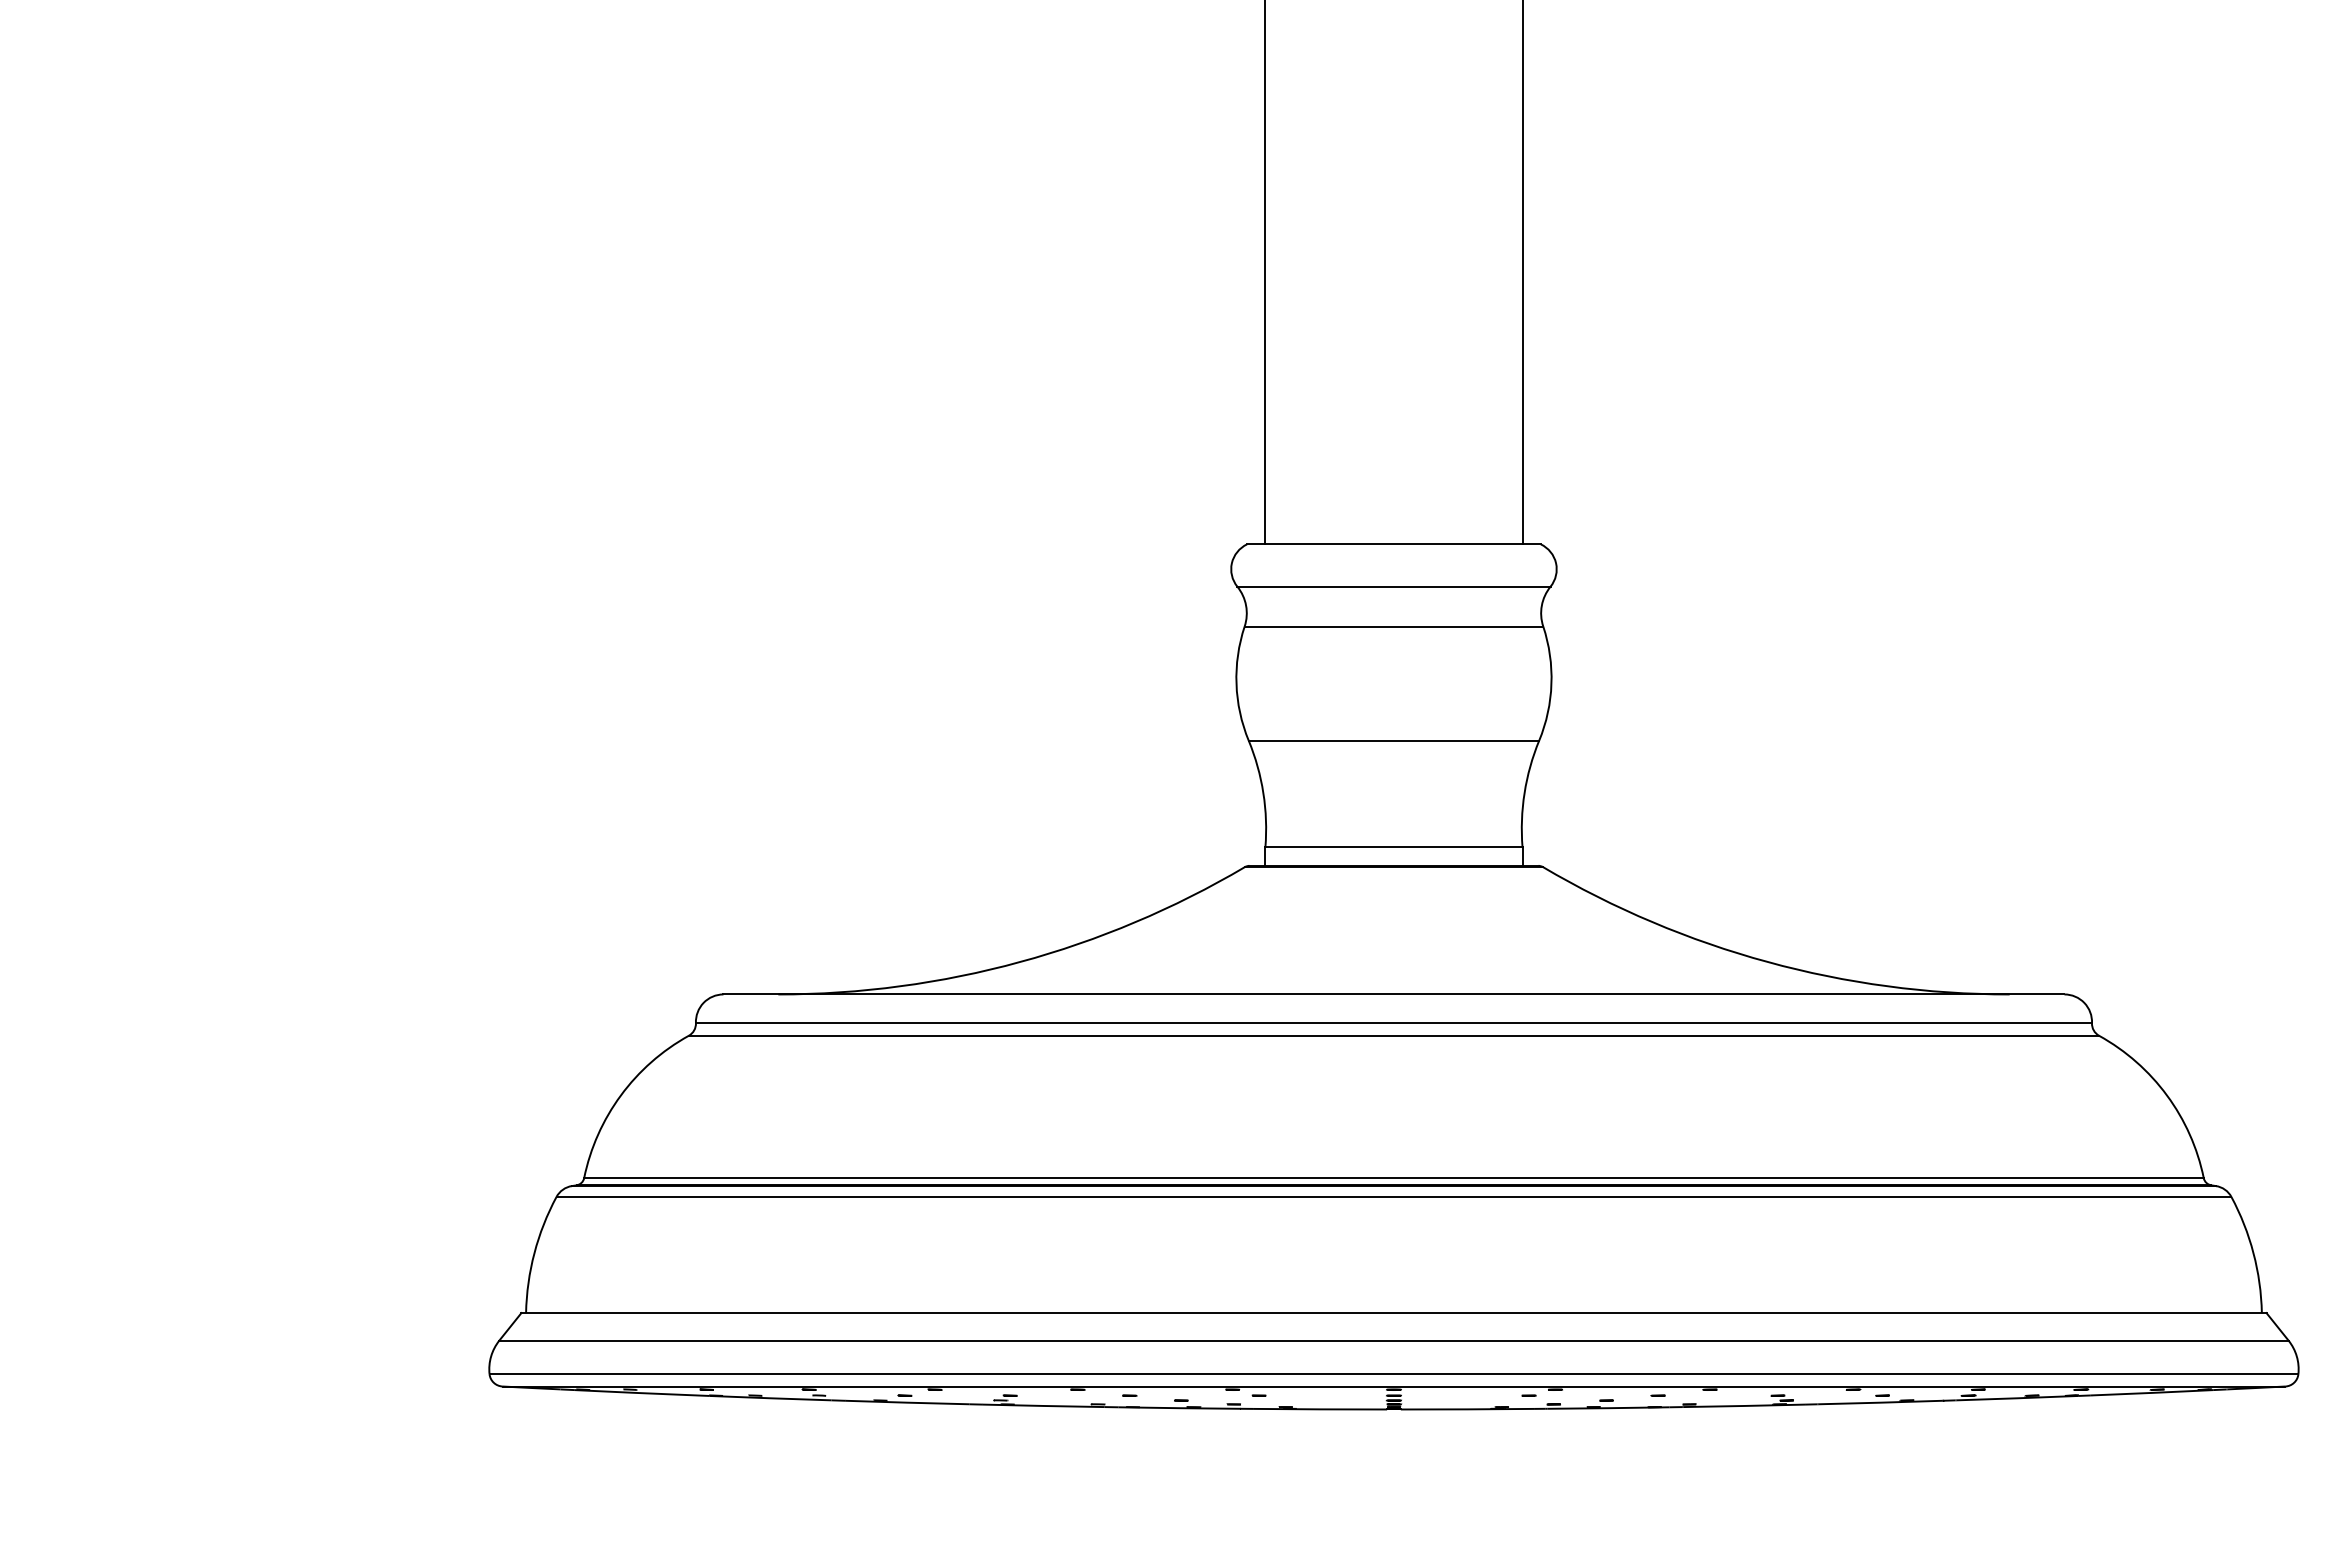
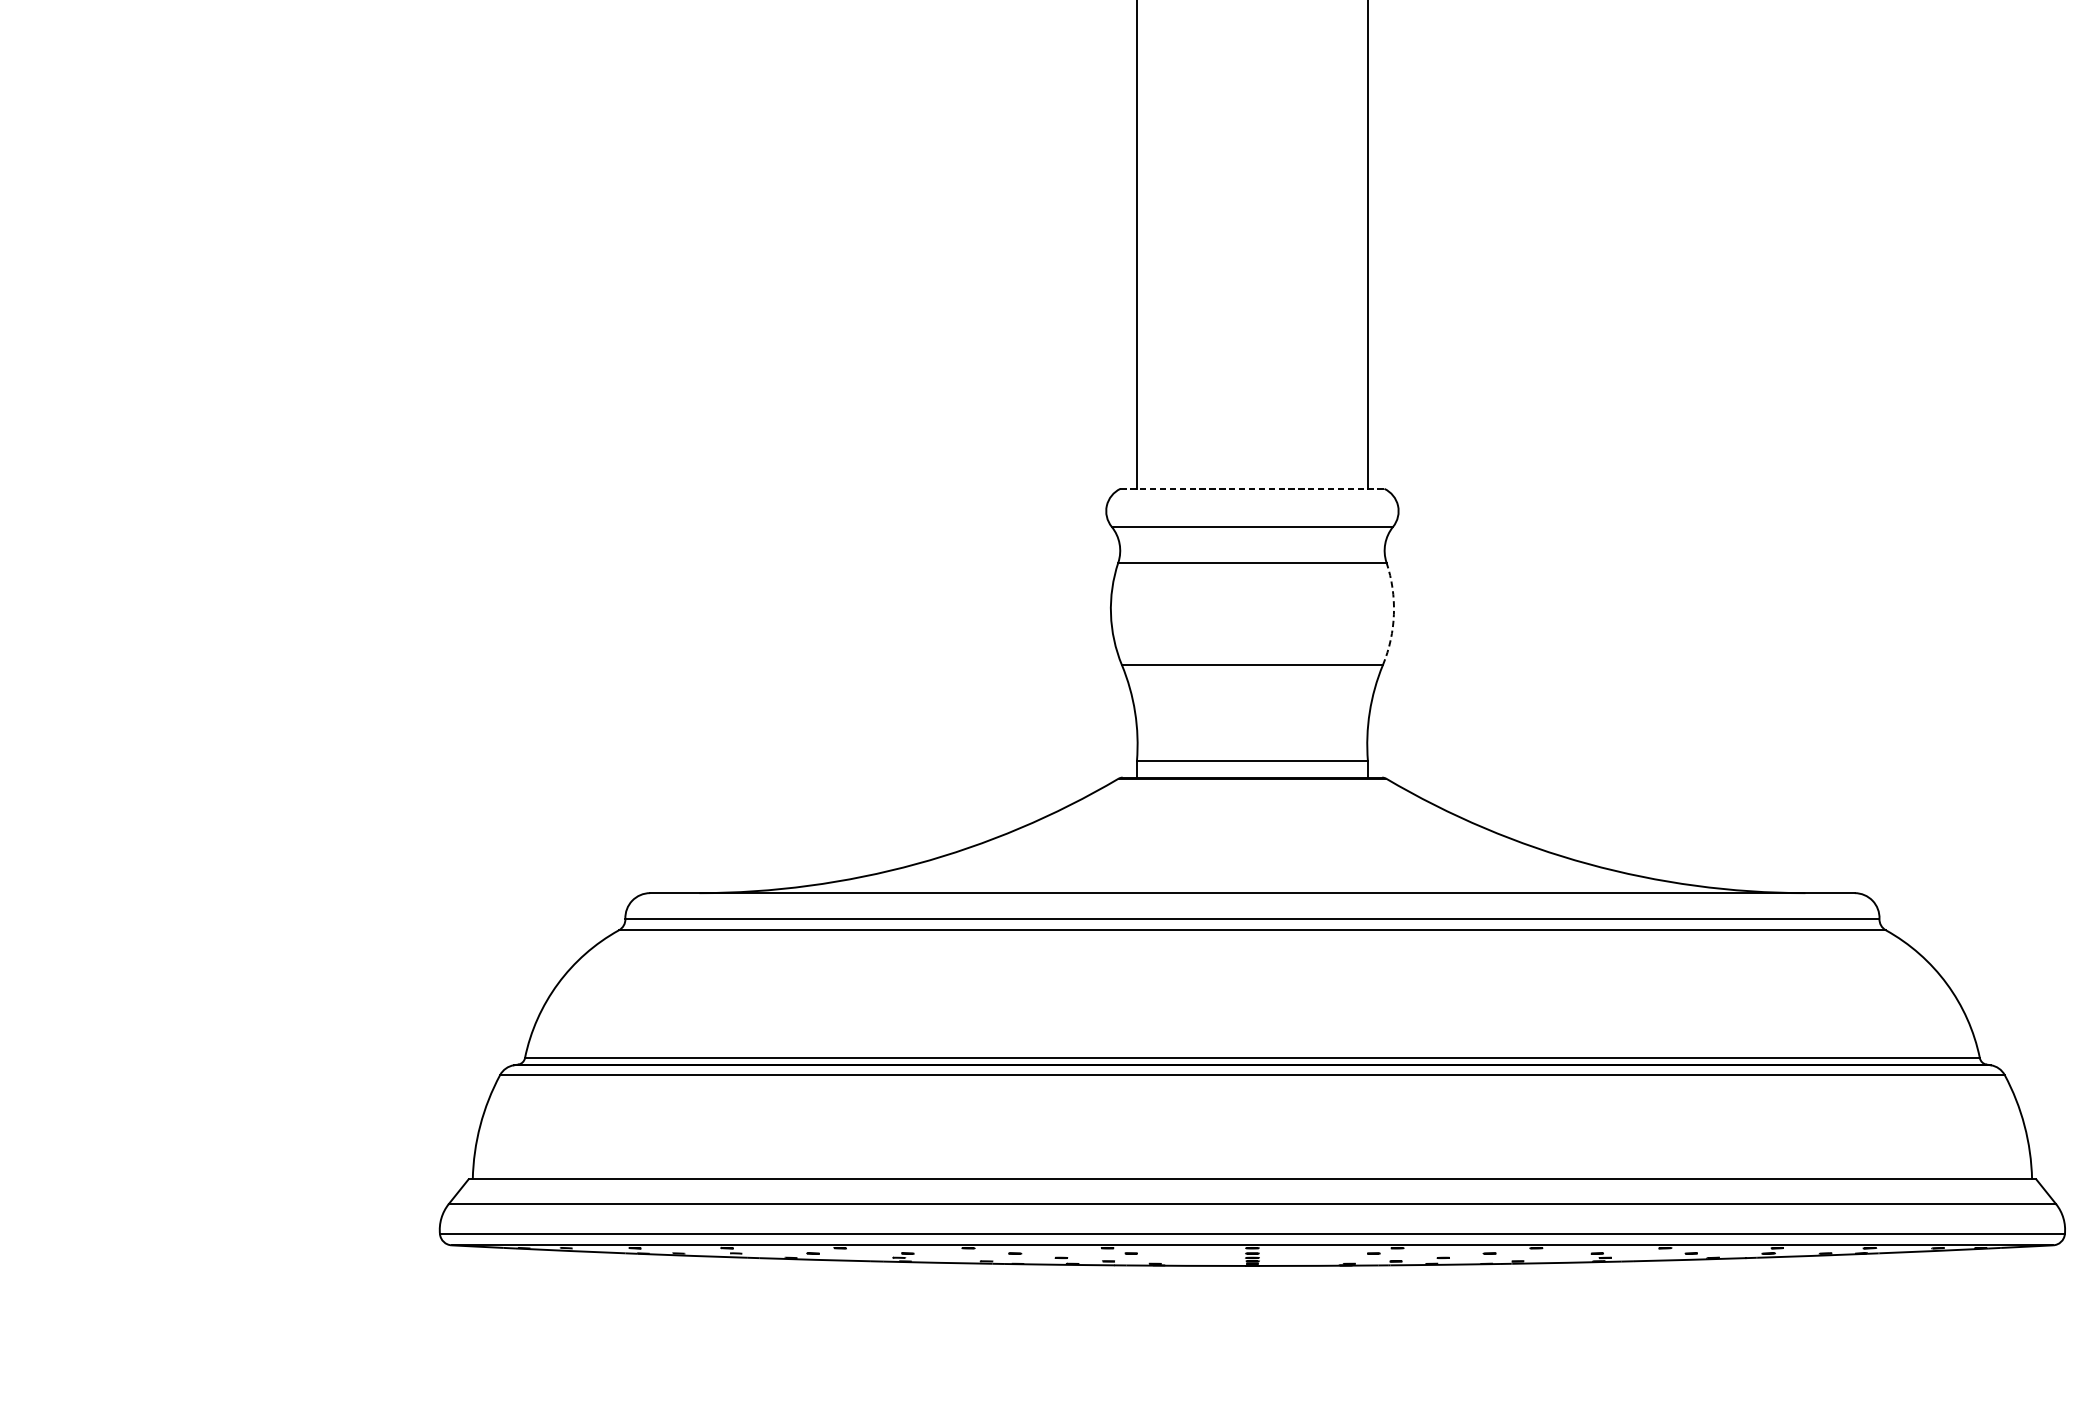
line: (1393, 544) -> (1252, 488), solid -> dashed
arc: (1551, 683) -> (1393, 613), solid -> dashed

